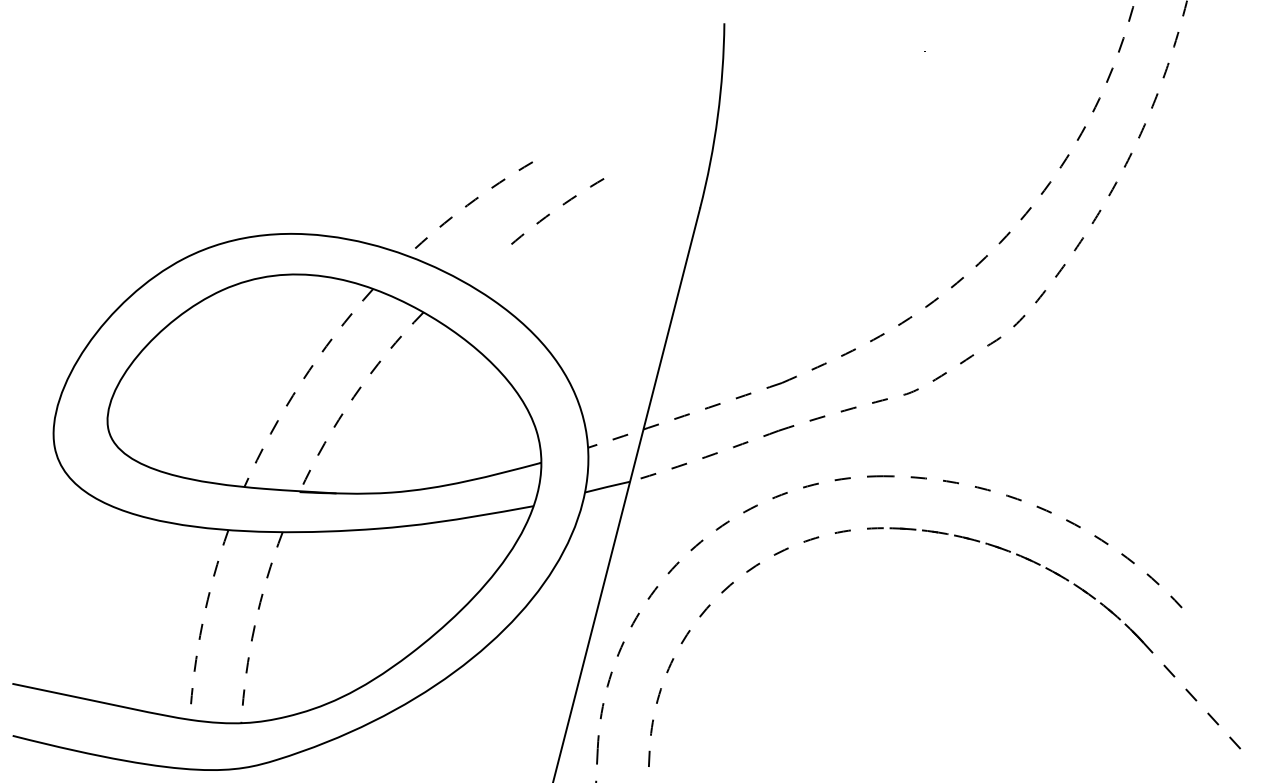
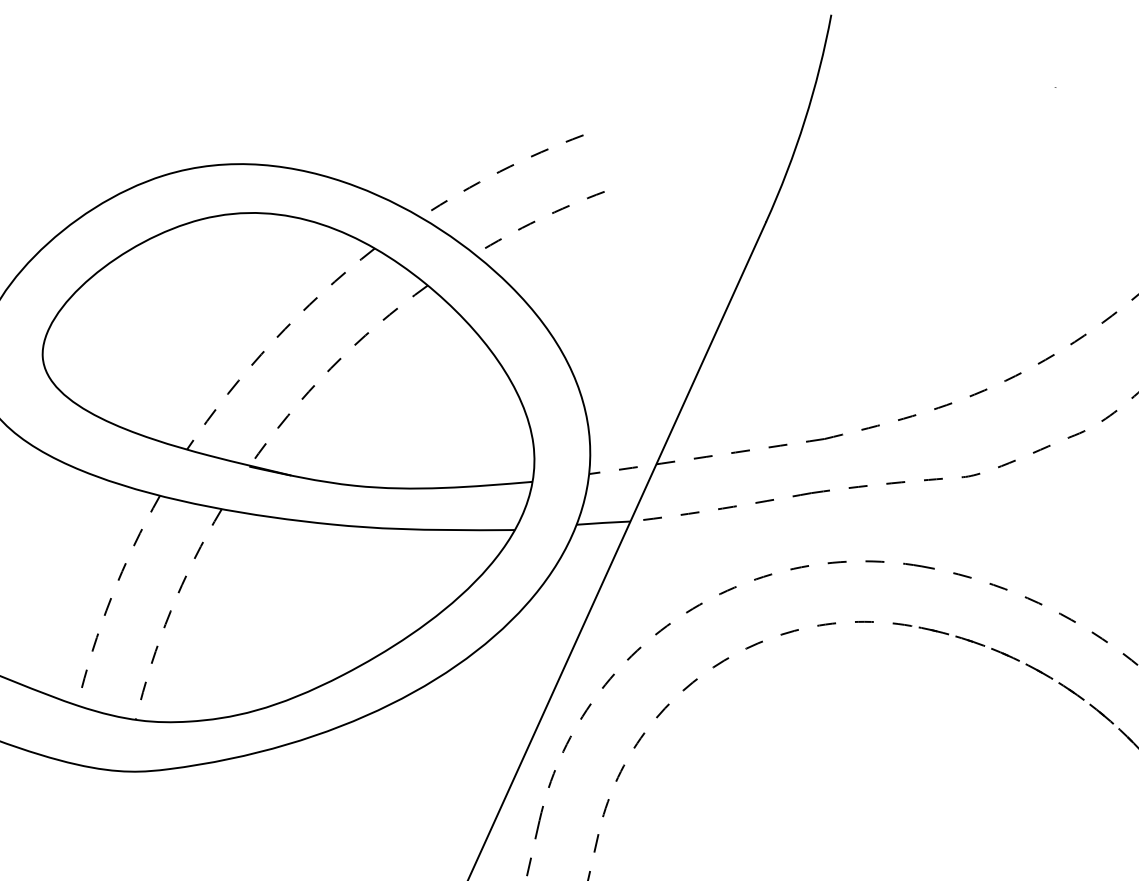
arc: (549, 213) -> (535, 220), moved

